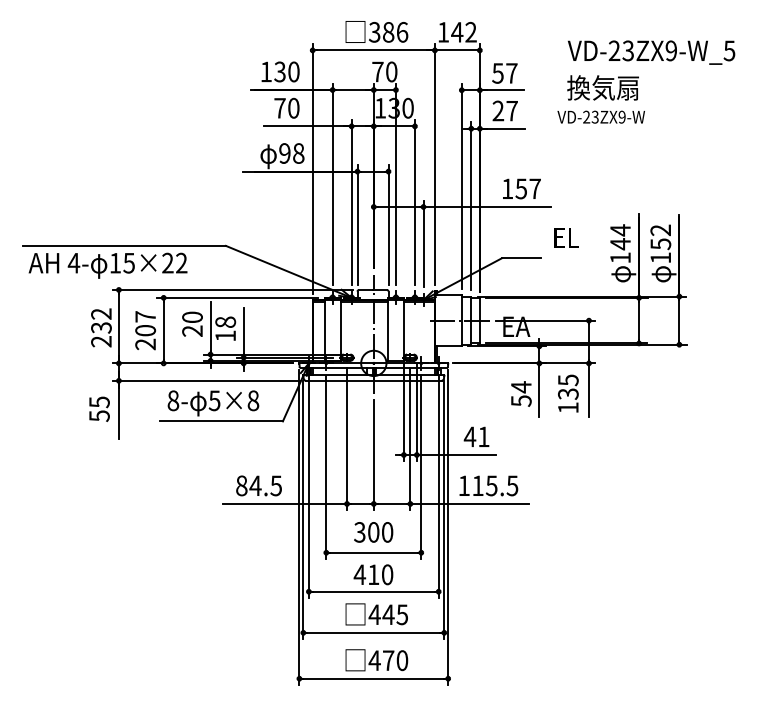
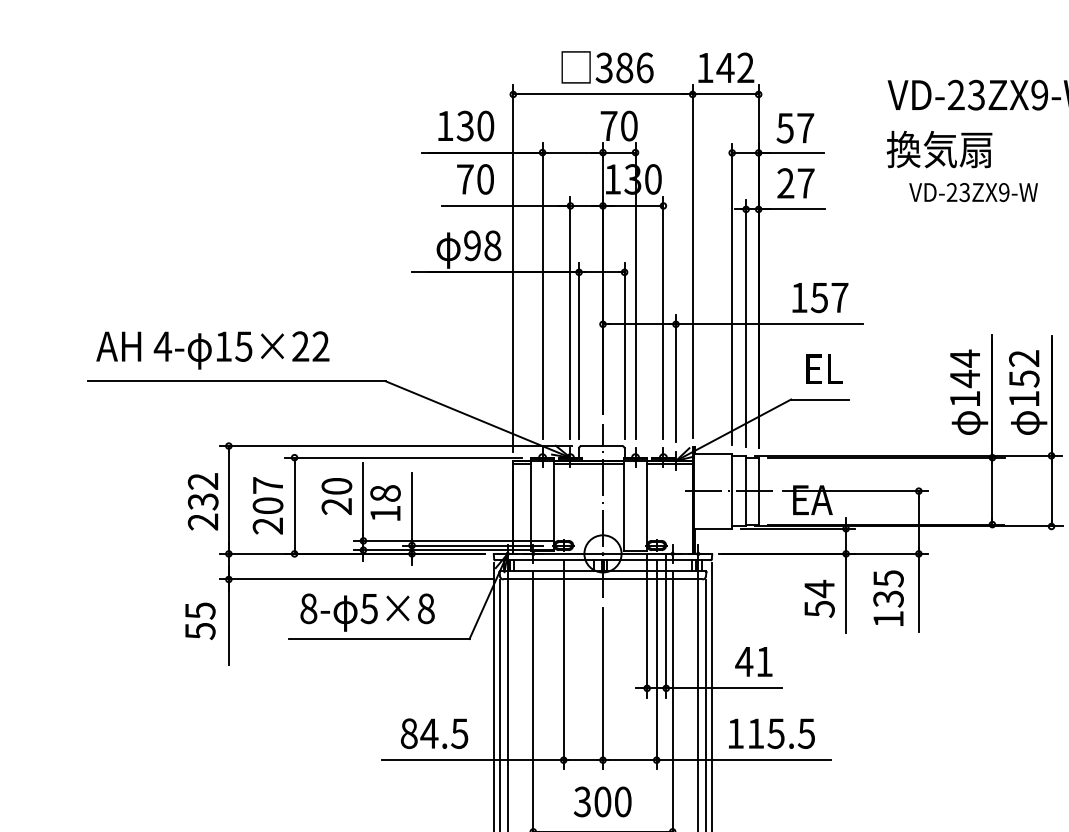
text: (600, 116) -> (972, 191), moved
text: (566, 237) -> (824, 369), moved
text: (107, 265) -> (212, 349), moved

